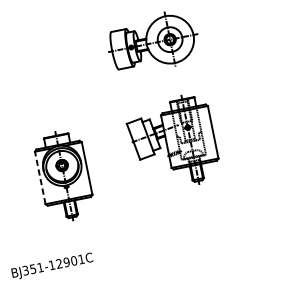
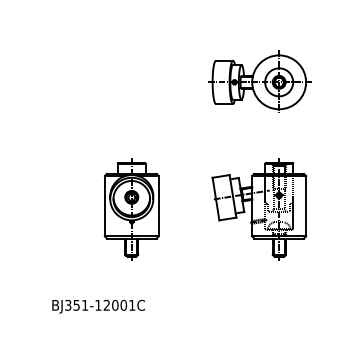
part: (173, 143) -> (259, 209), moved
line: (39, 177) -> (104, 205), dashed -> solid
text: (66, 262) -> (115, 305), BJ351-12901C -> BJ351-12001C

